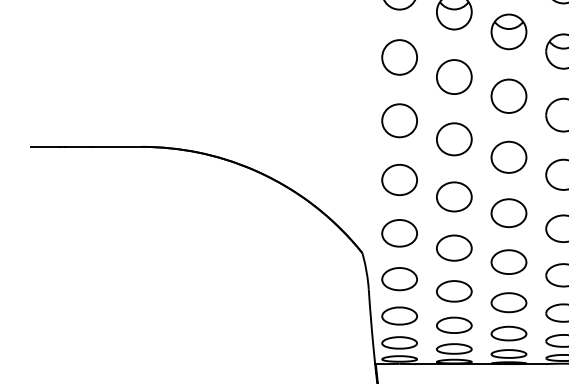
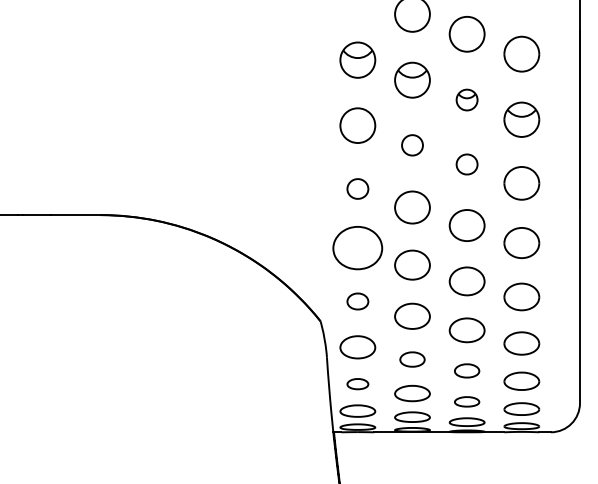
part: (508, 31) -> (466, 99), size x0.6
part: (454, 77) -> (412, 145), size x0.6
part: (508, 96) -> (466, 164), size x0.6
part: (399, 120) -> (357, 188), size x0.6
part: (399, 180) -> (357, 248), size x1.4
part: (399, 233) -> (357, 301), size x0.6
part: (454, 291) -> (412, 359), size x0.7
part: (508, 302) -> (466, 370), size x0.7
part: (399, 315) -> (357, 383), size x0.6
part: (508, 333) -> (466, 401), size x0.7

